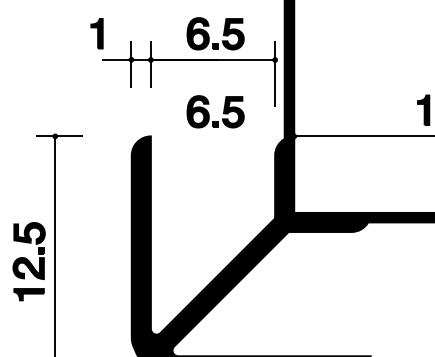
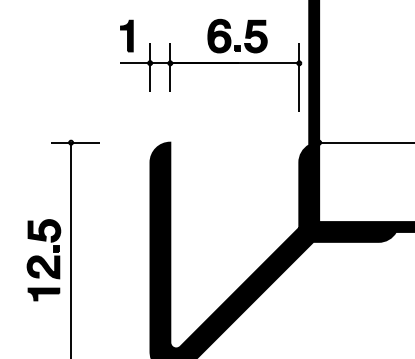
part: (96, 33) -> (126, 35), moved
part: (209, 113) -> (231, 118), removed
part: (28, 261) -> (43, 260), moved

